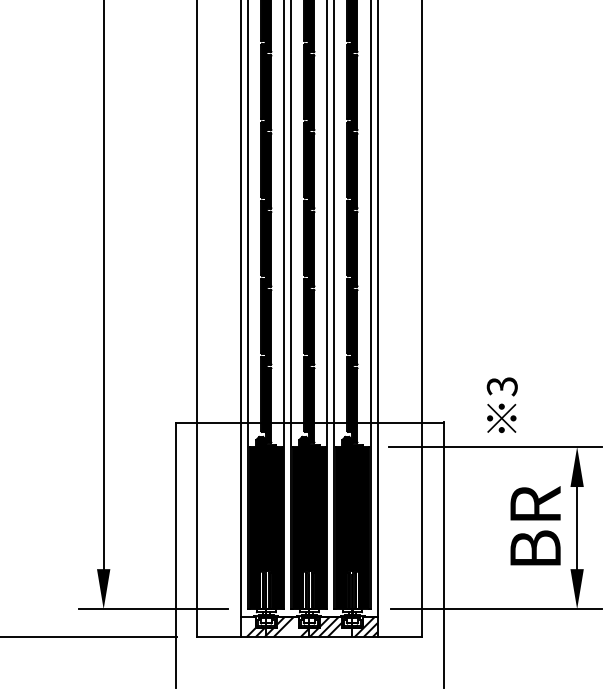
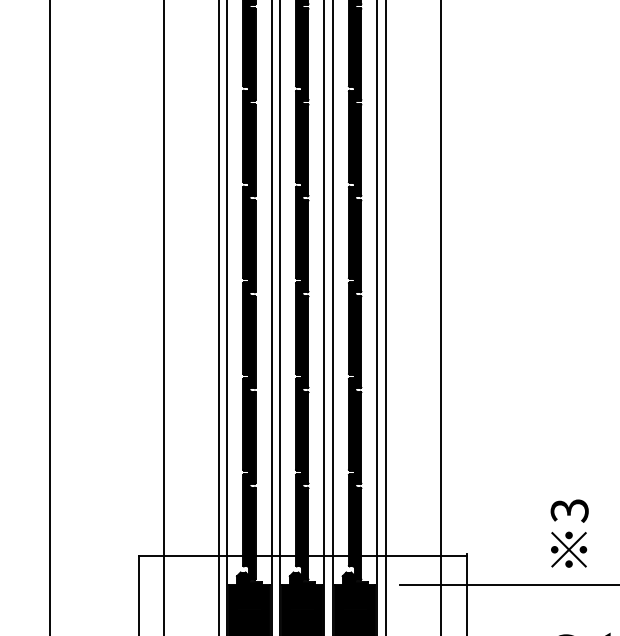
text: (501, 405) -> (568, 533), moved

